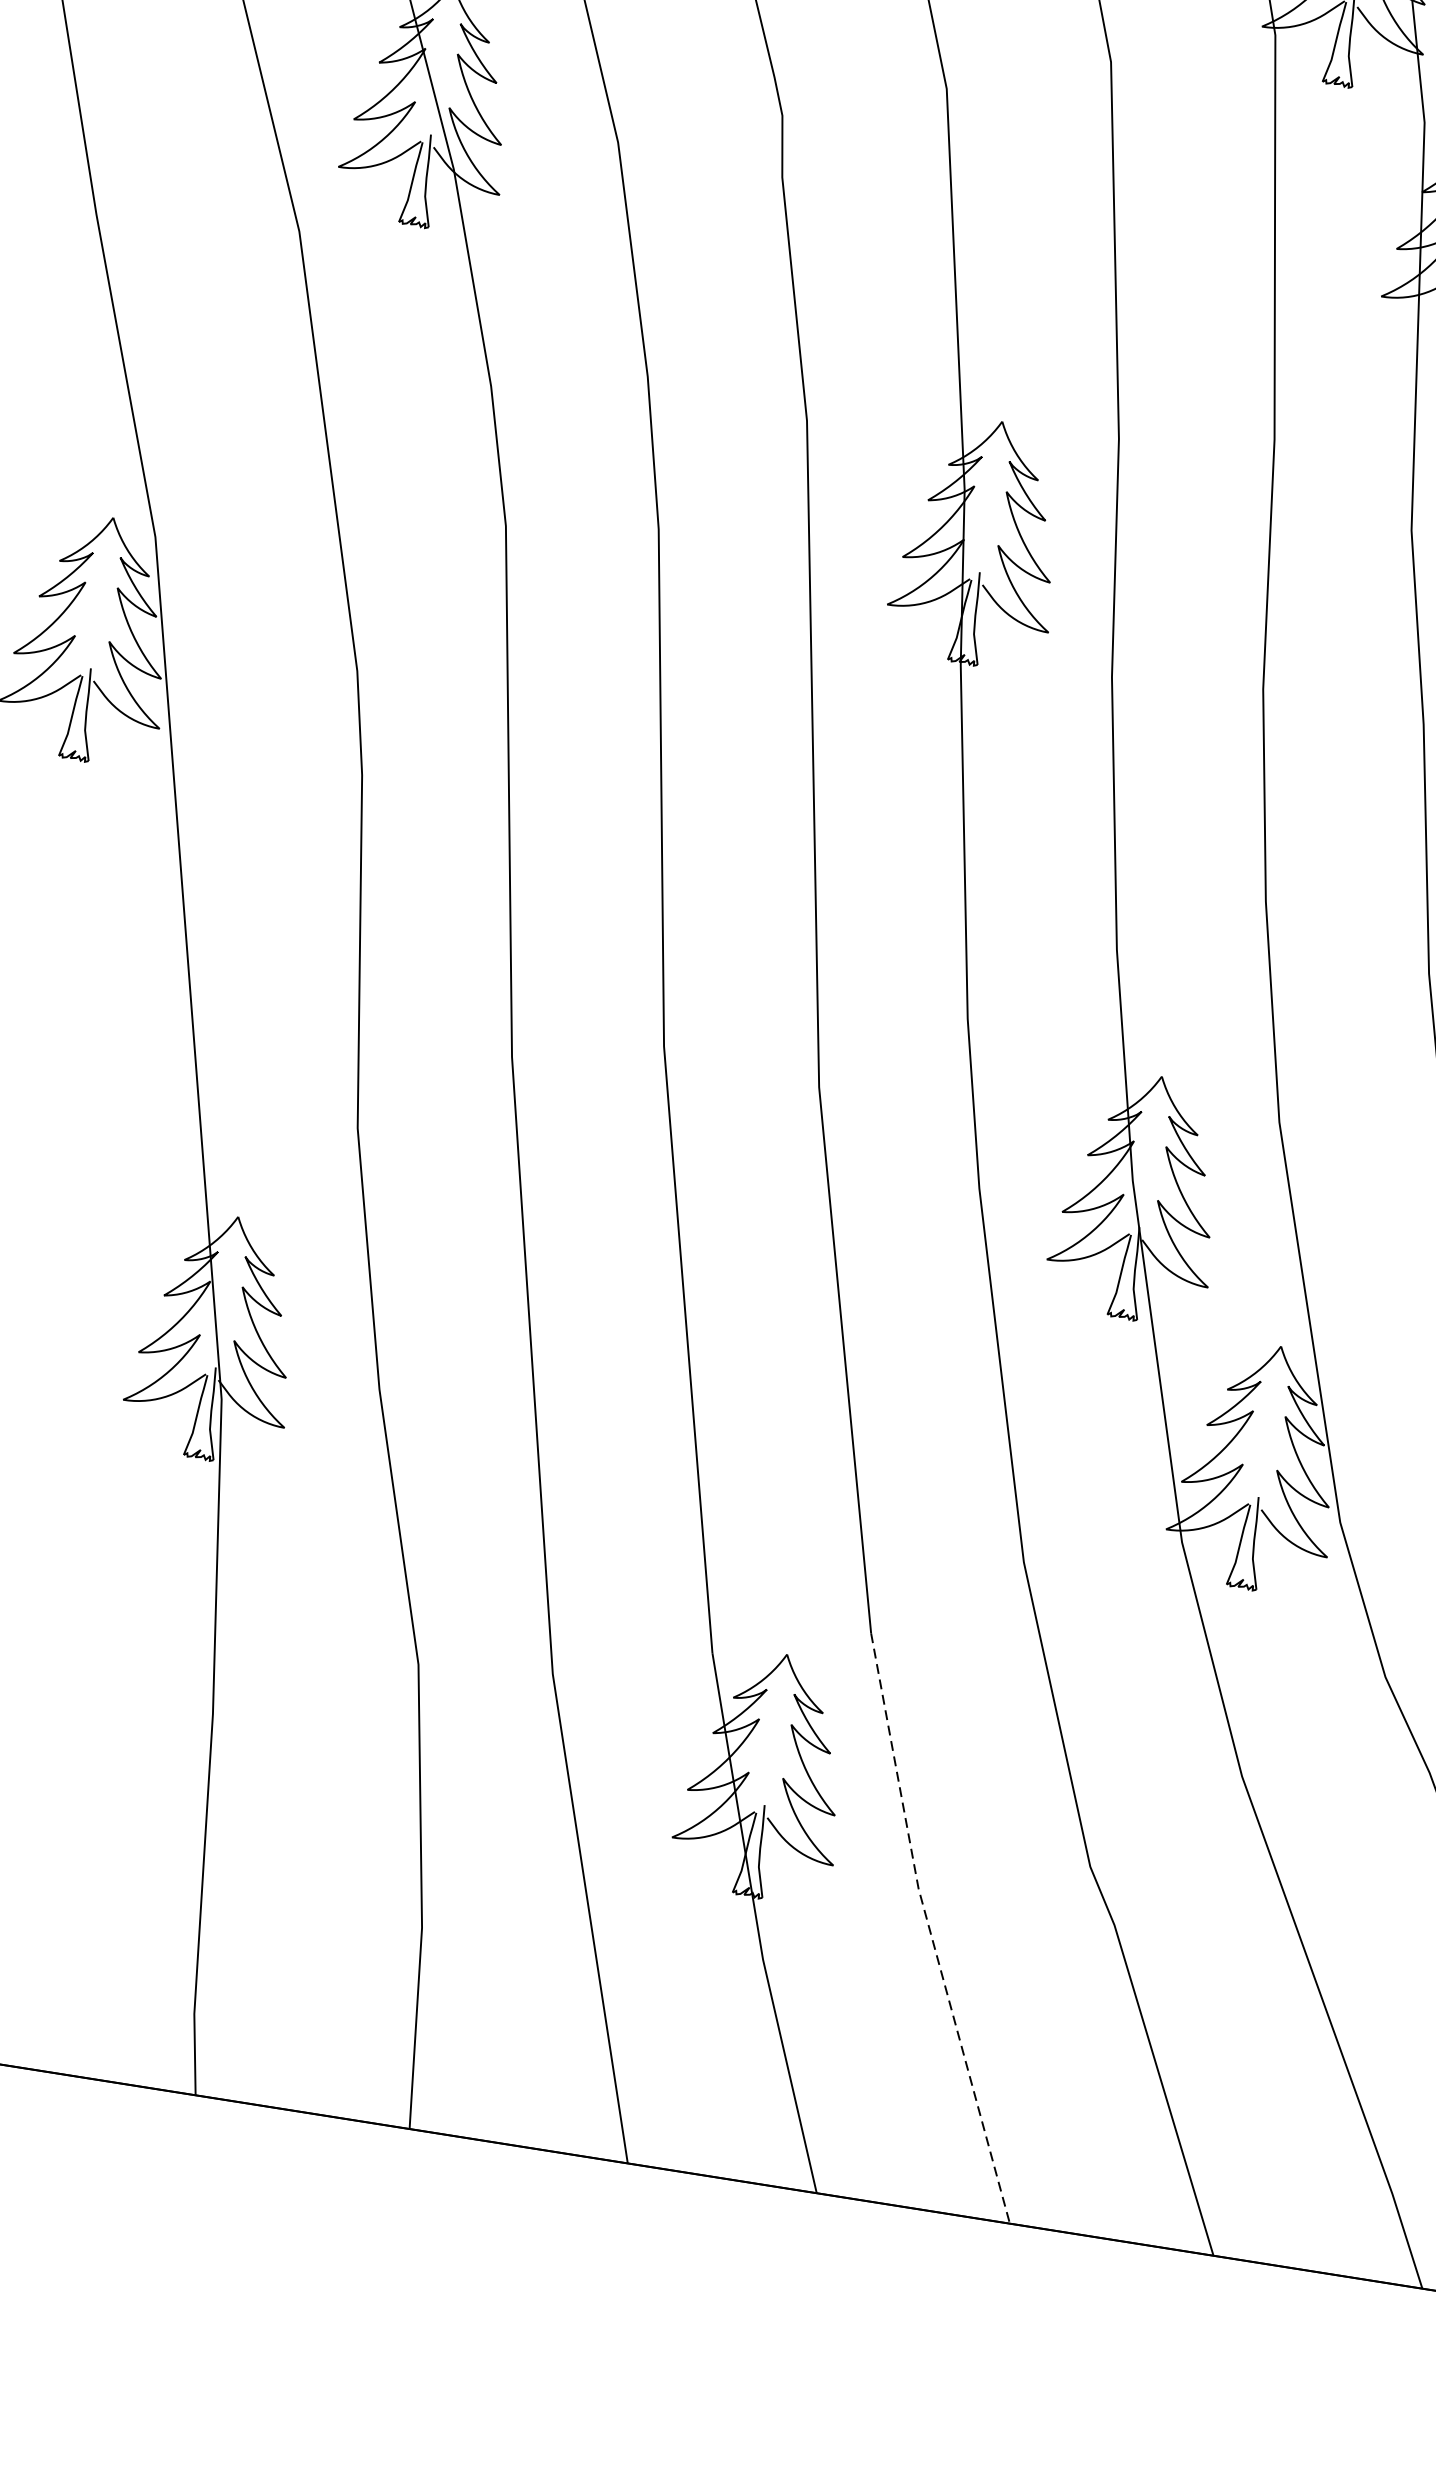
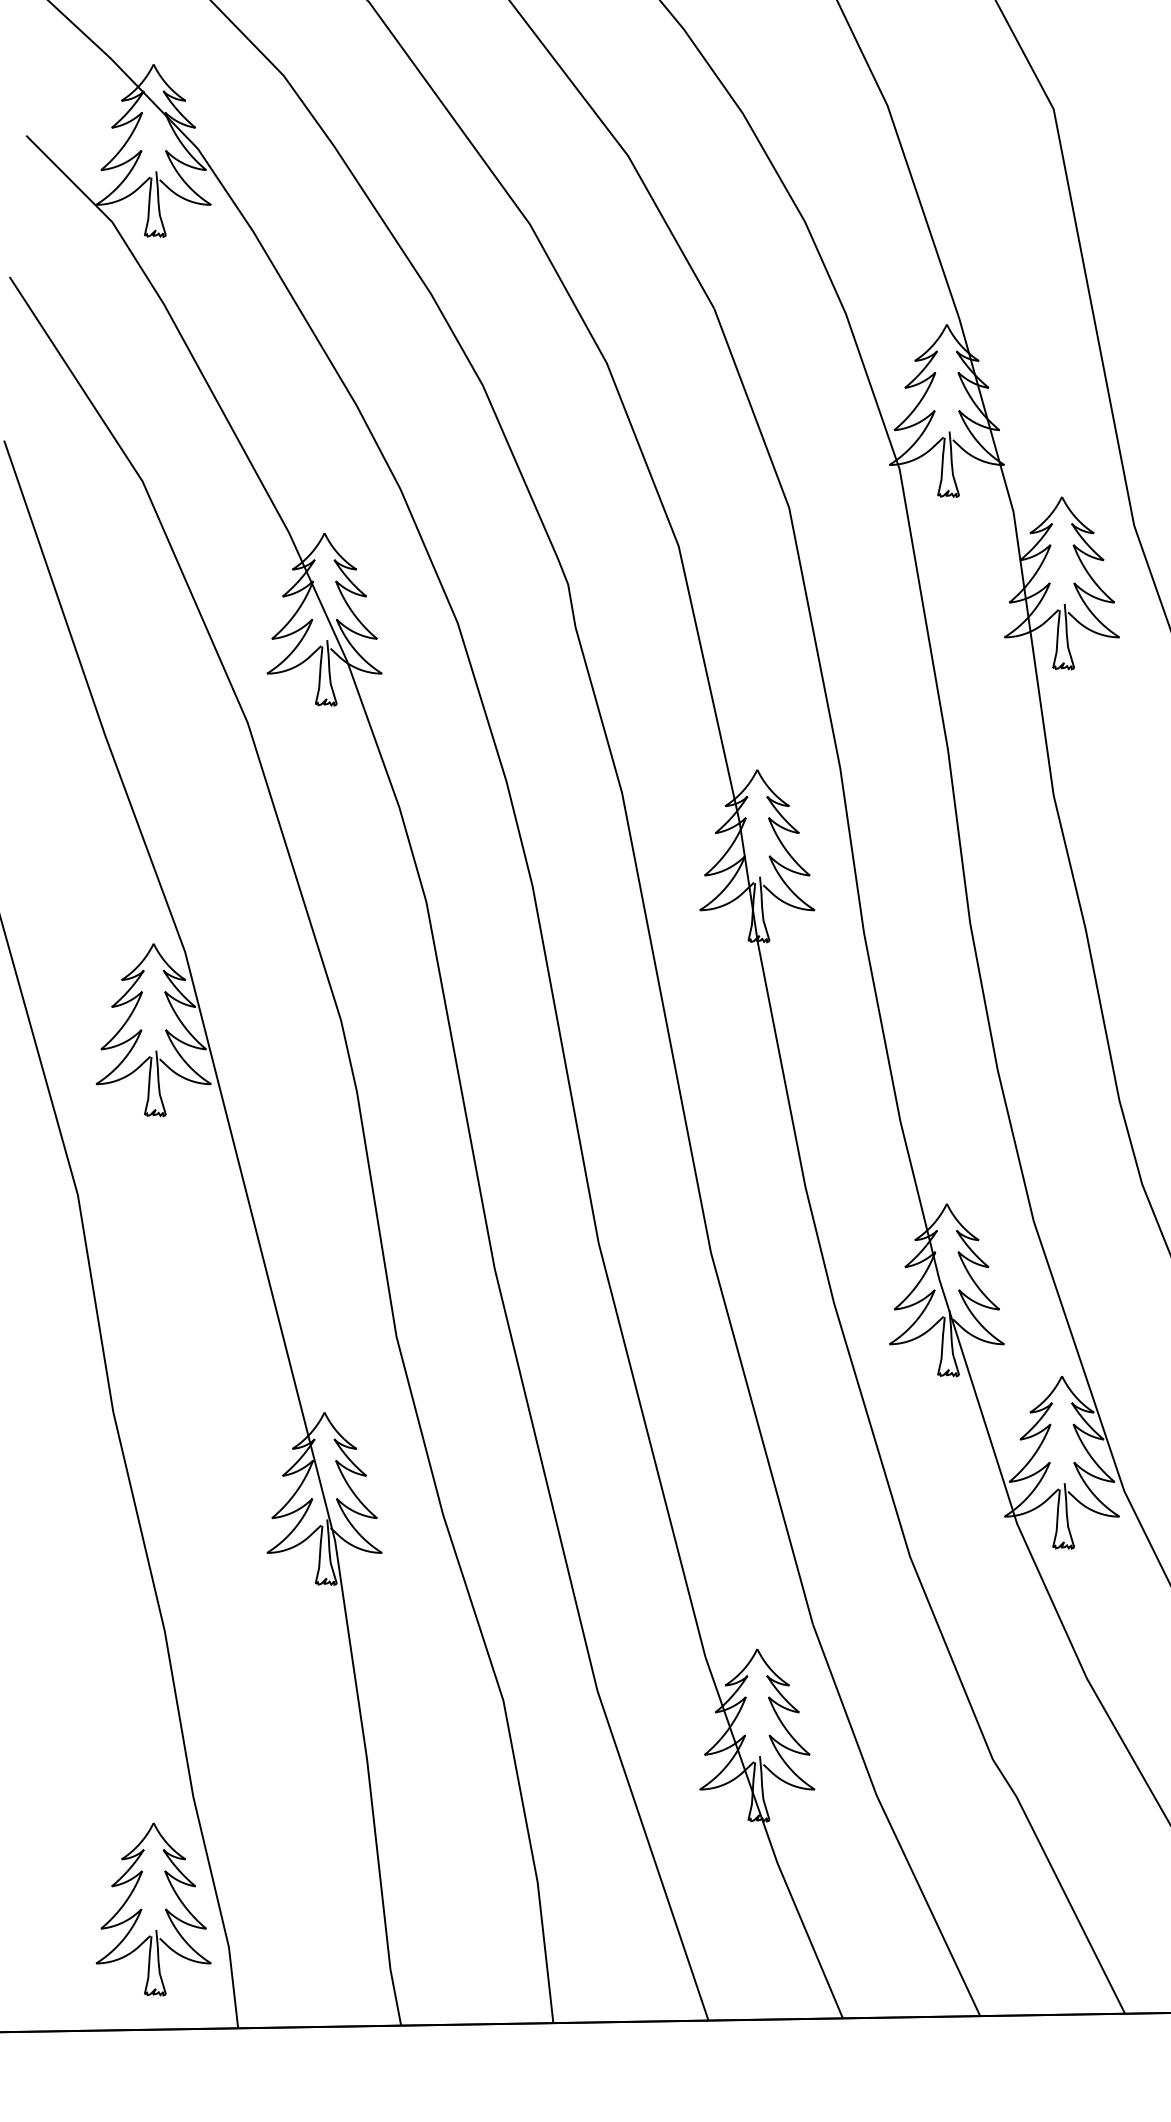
line: (930, 1929) -> (889, 1822), dashed -> solid

